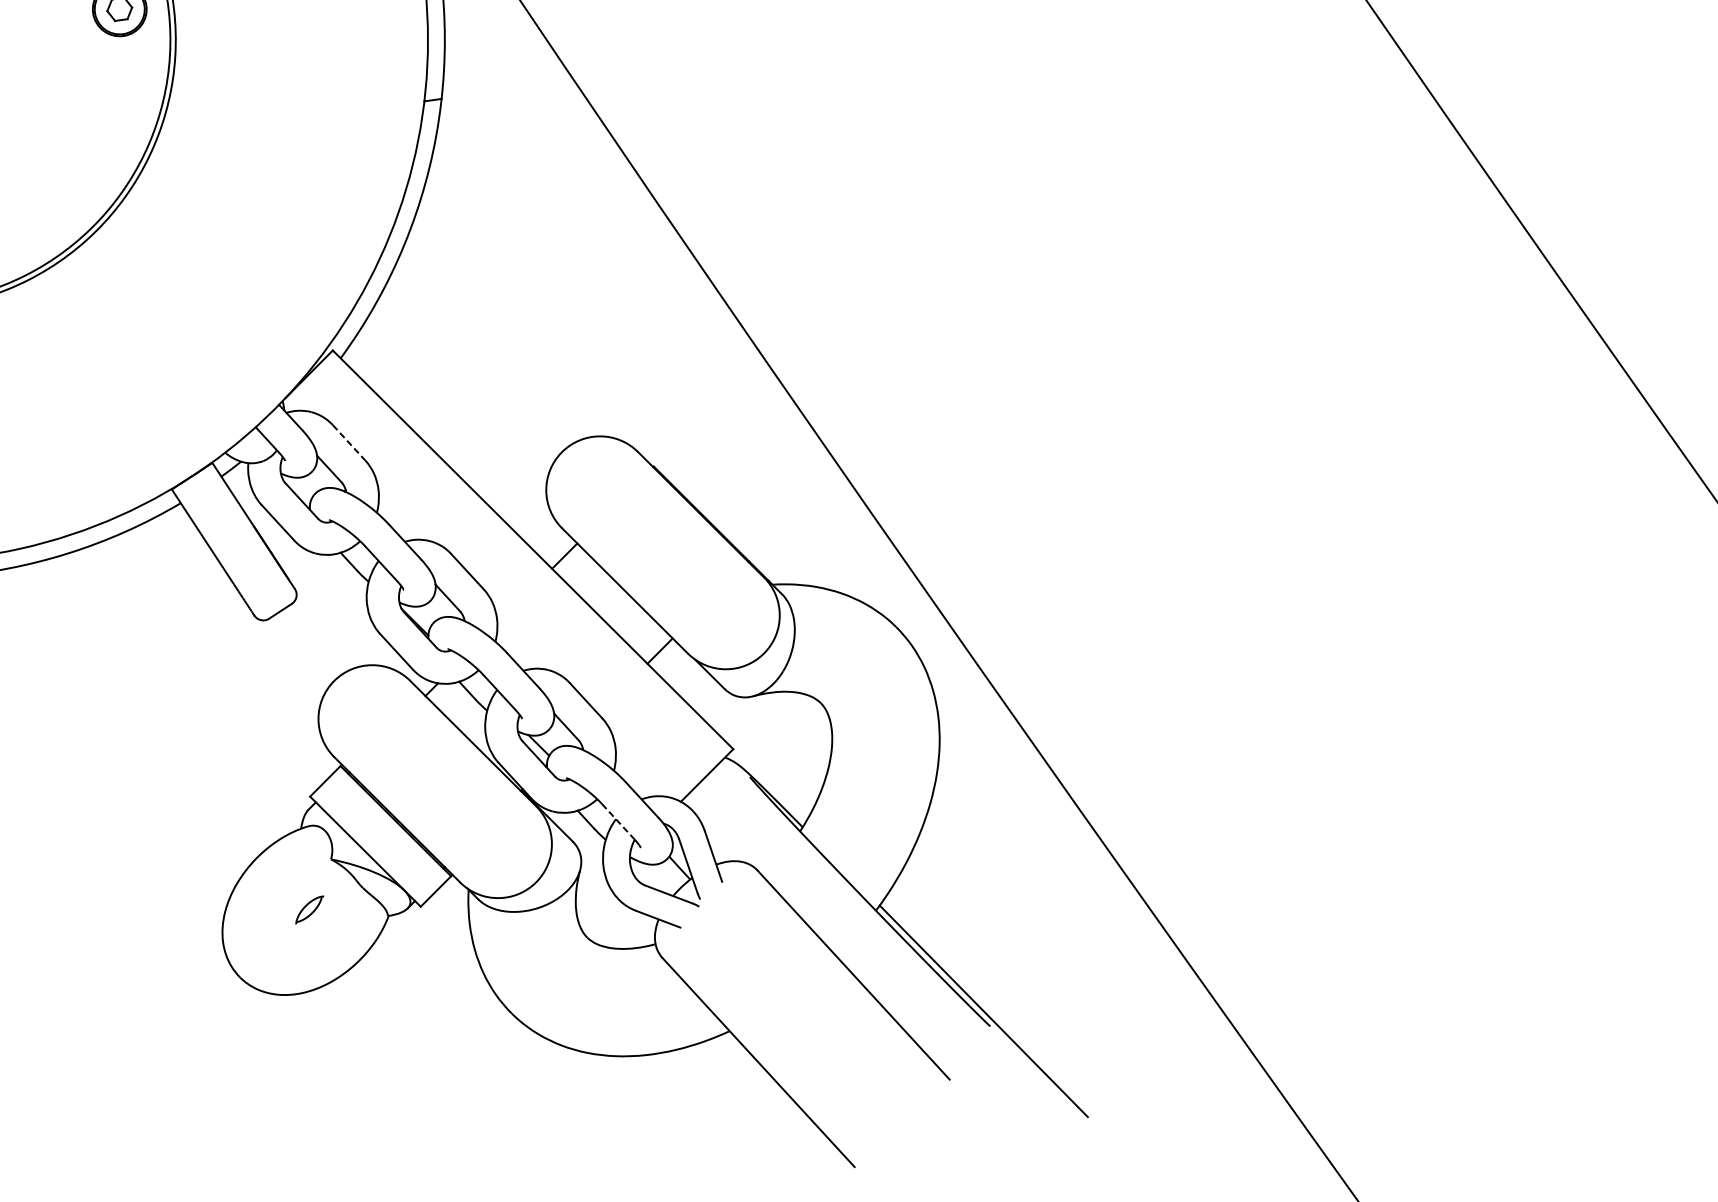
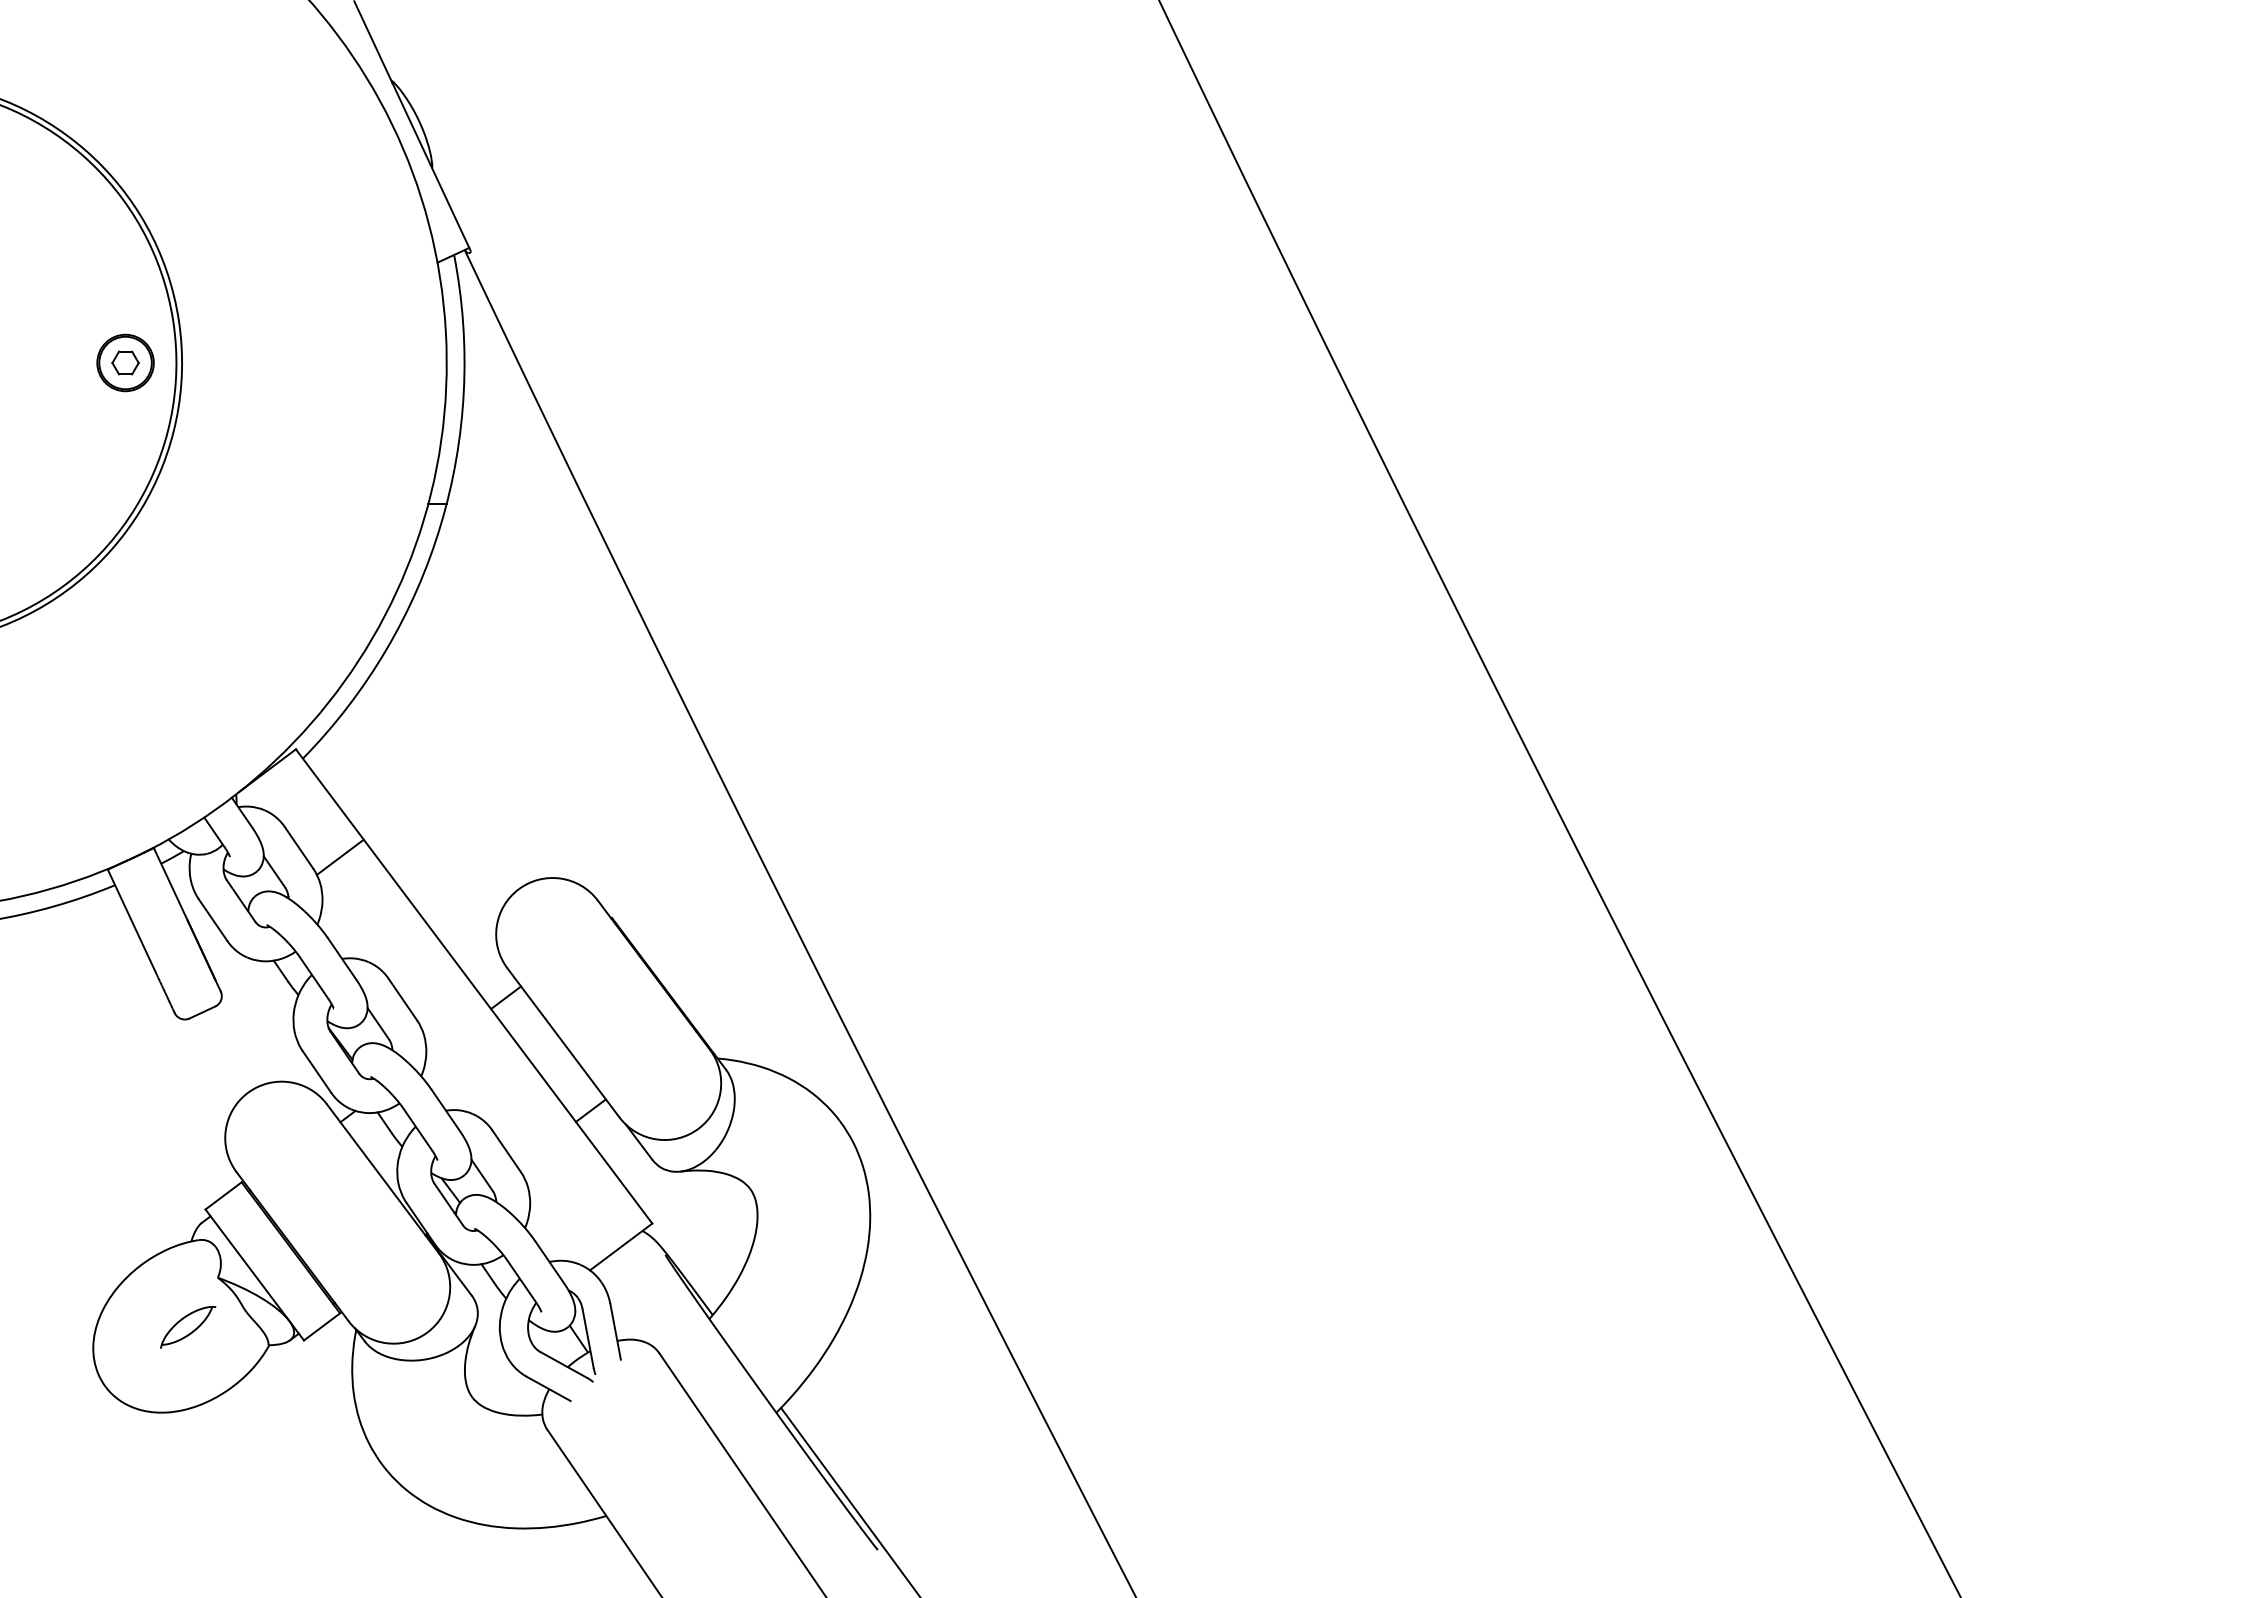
line: (349, 443) -> (299, 848), dashed -> solid
line: (388, 445) -> (339, 856), added
line: (618, 821) -> (522, 1281), dashed -> solid
part: (310, 910) -> (188, 1327), size x1.67

